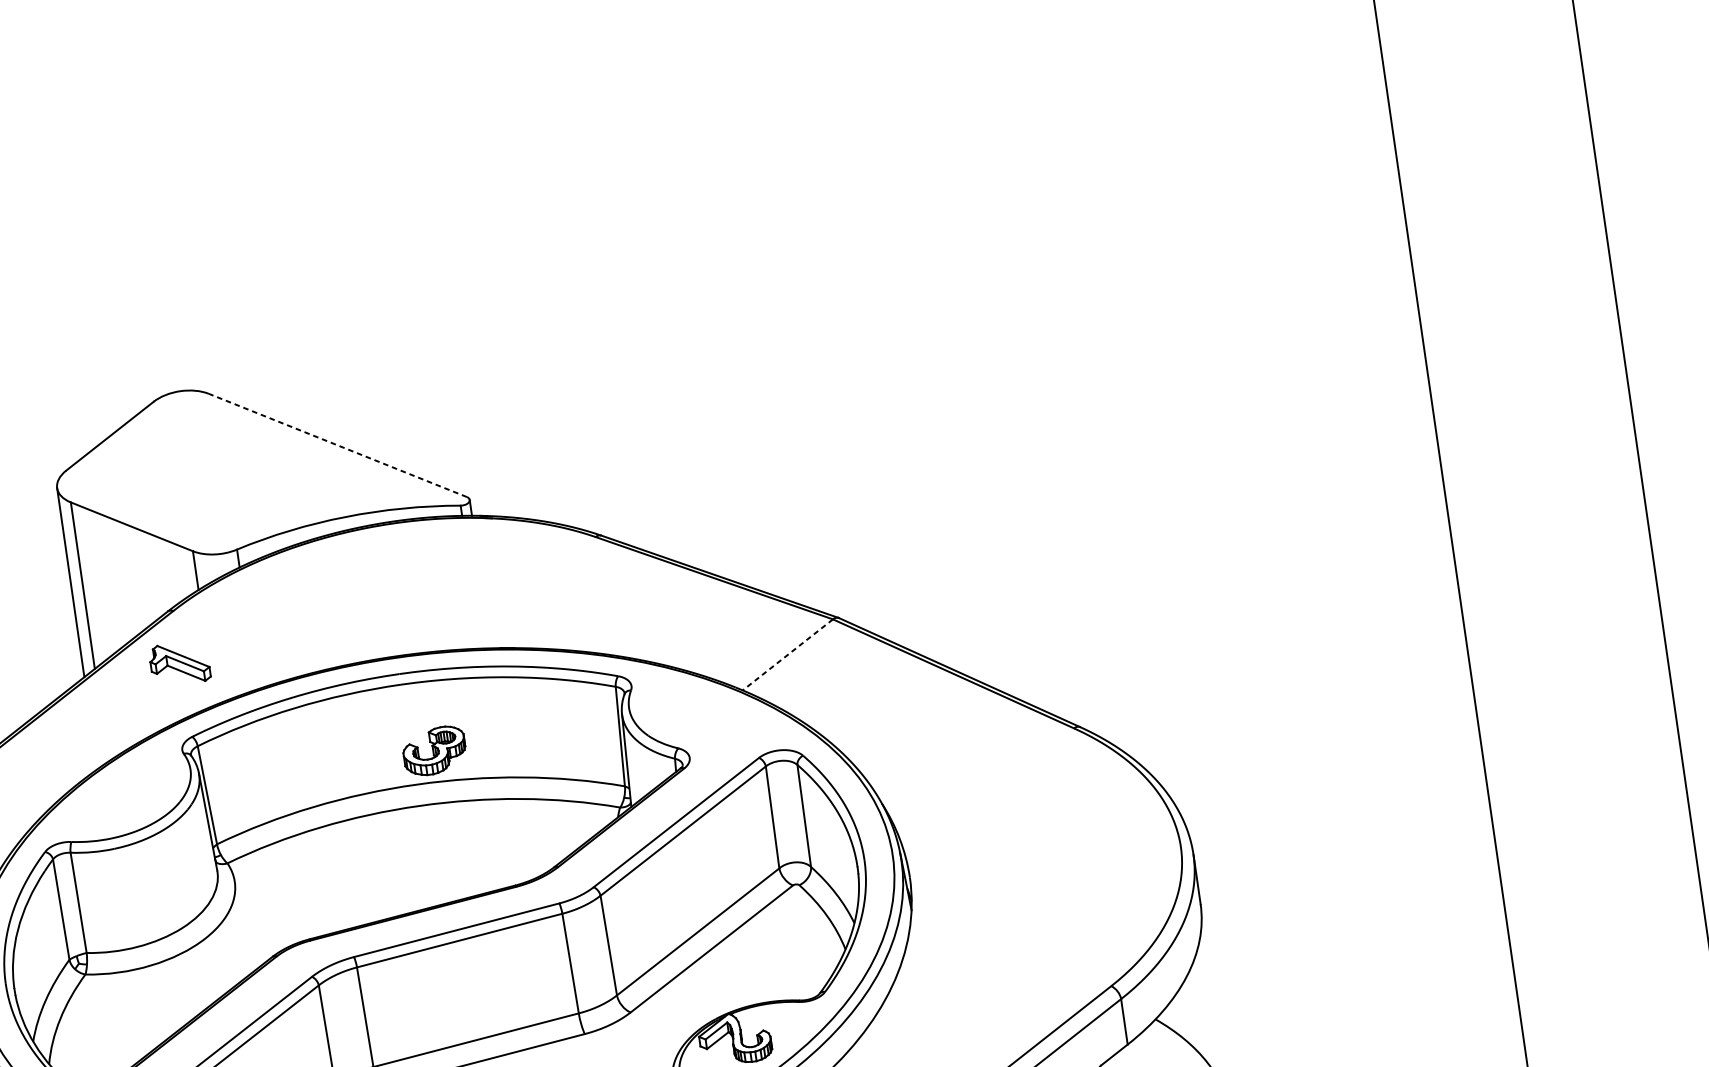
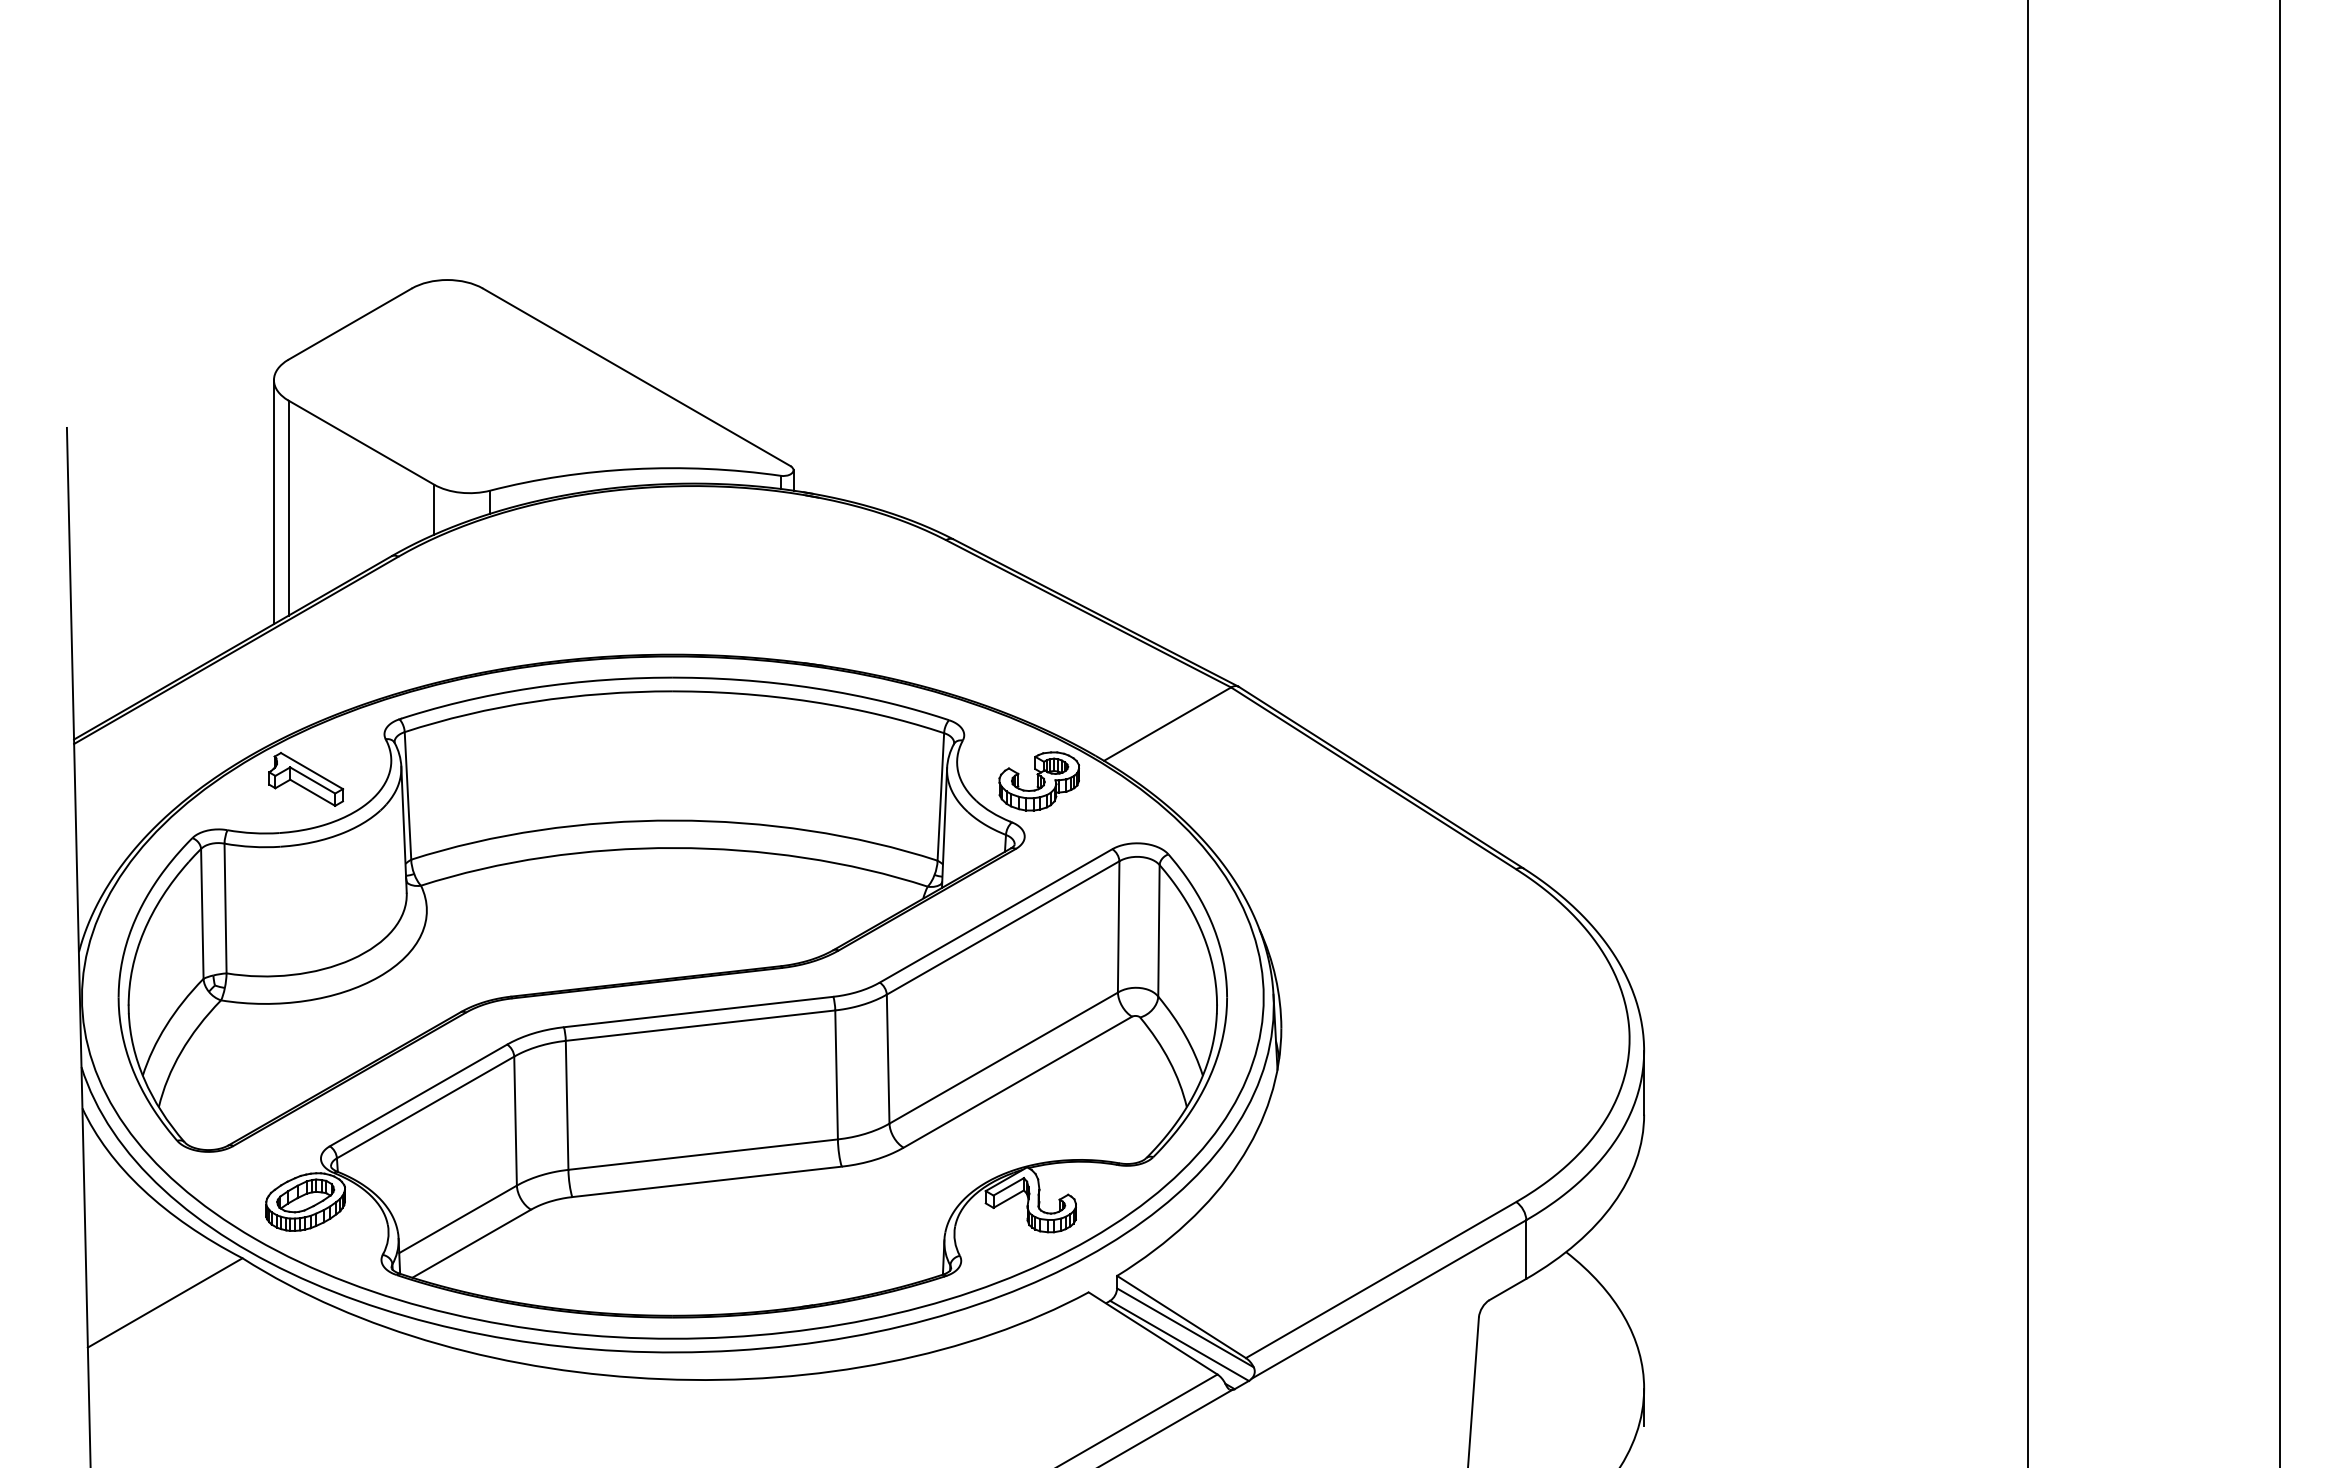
line: (337, 445) -> (636, 377), dashed -> solid
line: (787, 655) -> (1167, 724), dashed -> solid
part: (180, 663) -> (306, 779), moved
part: (433, 751) -> (1038, 781), moved

